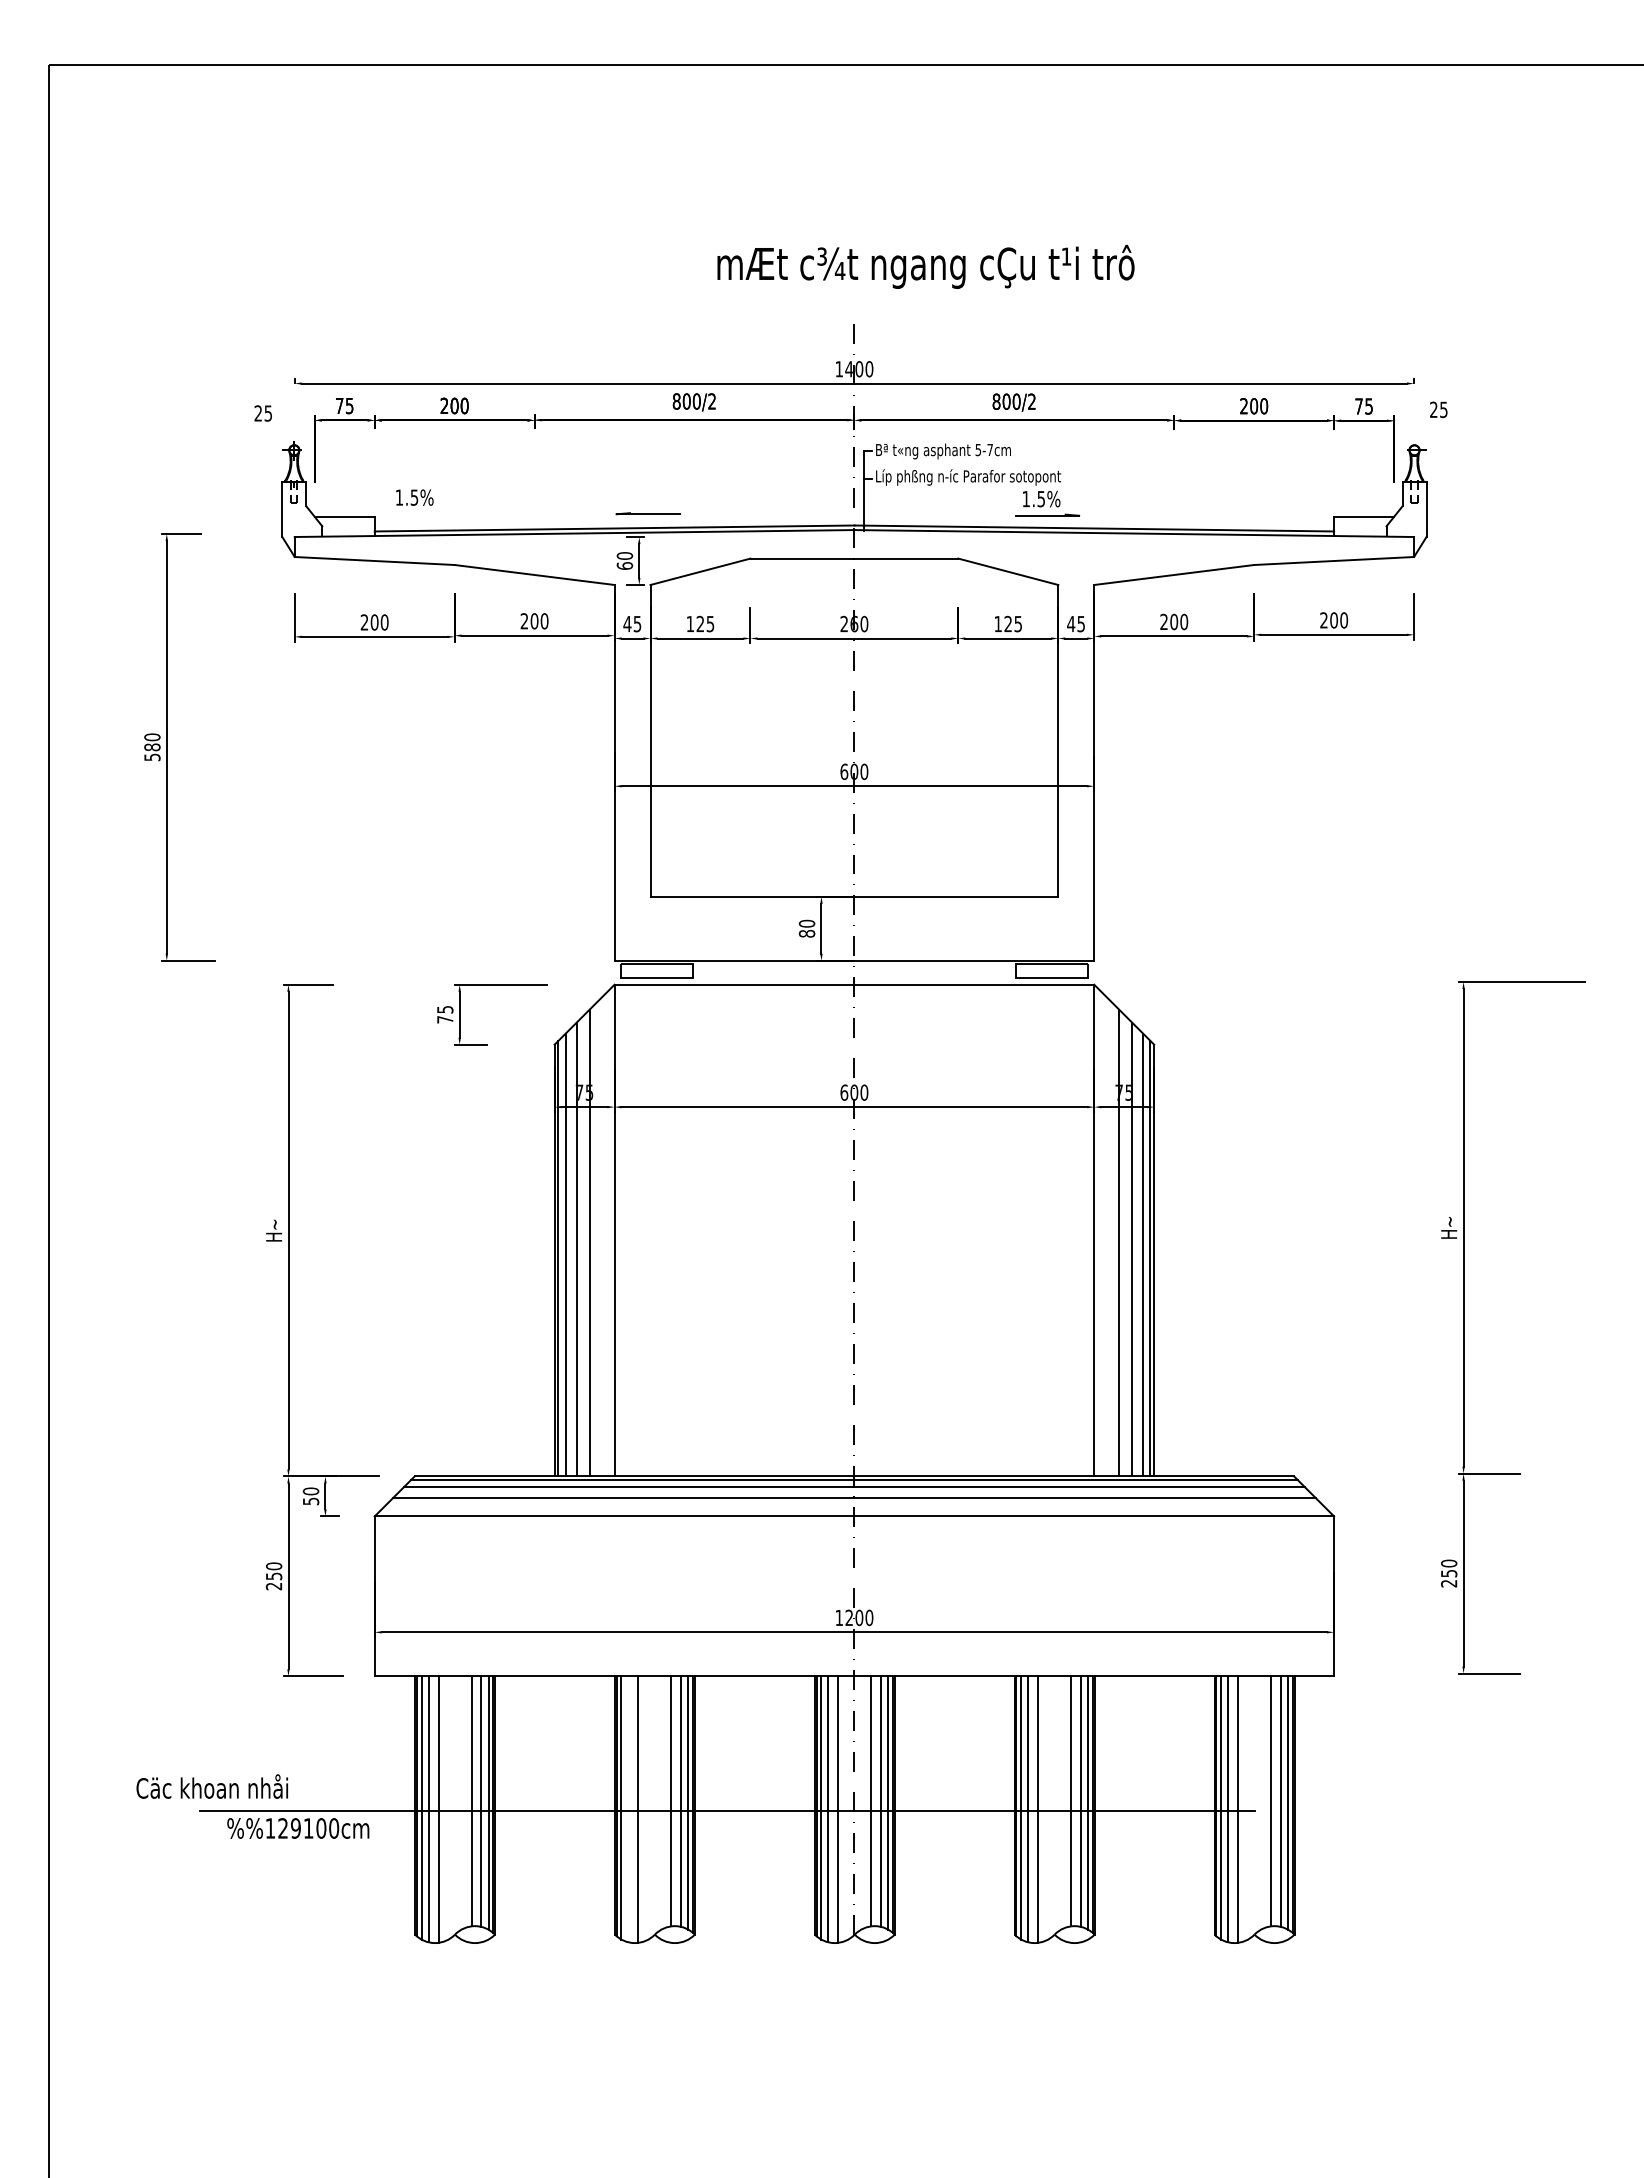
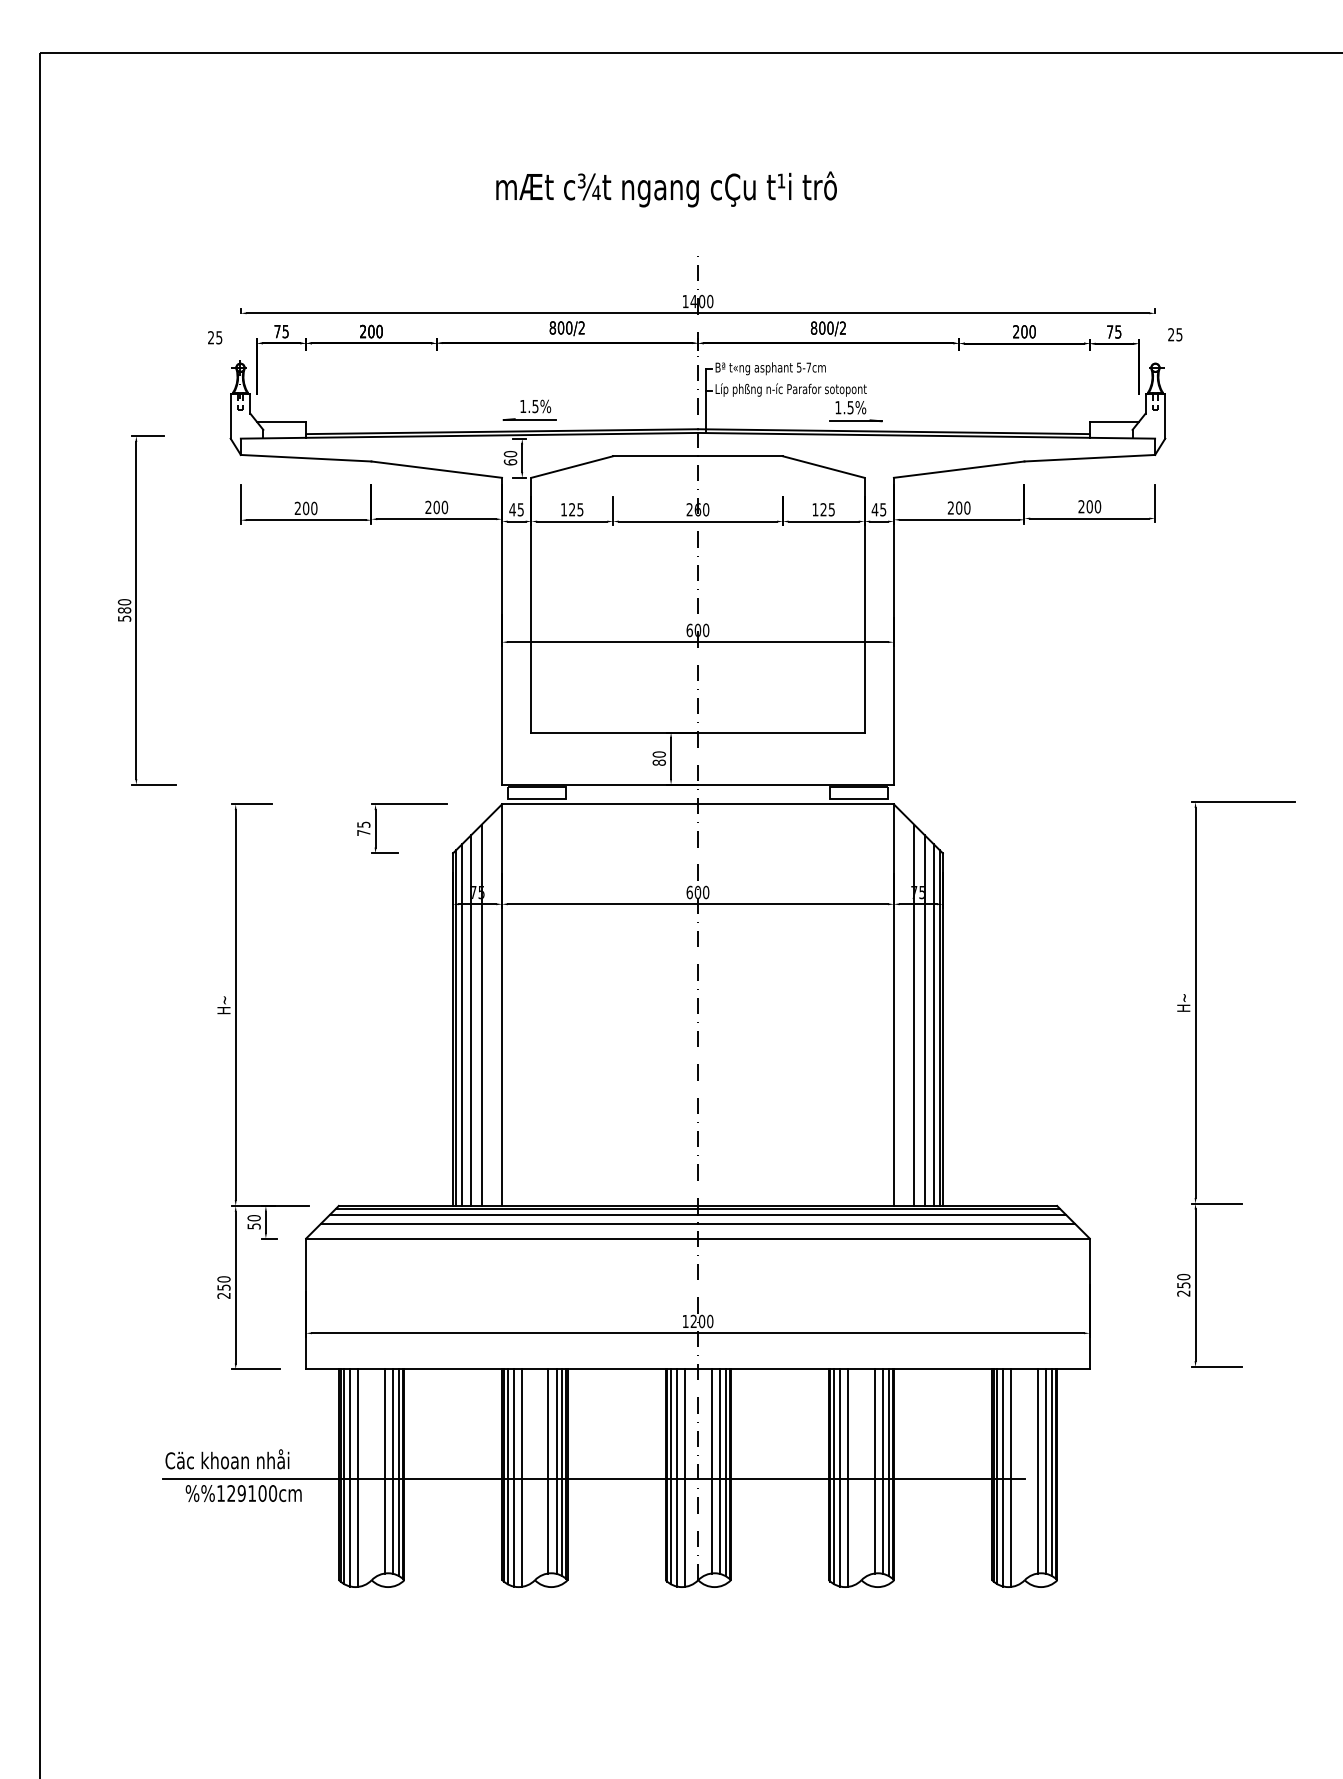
text: (925, 266) -> (666, 189), moved
text: (414, 497) -> (535, 406), moved
text: (211, 1786) -> (226, 1459), moved
line: (628, 1809) -> (513, 1478), added

